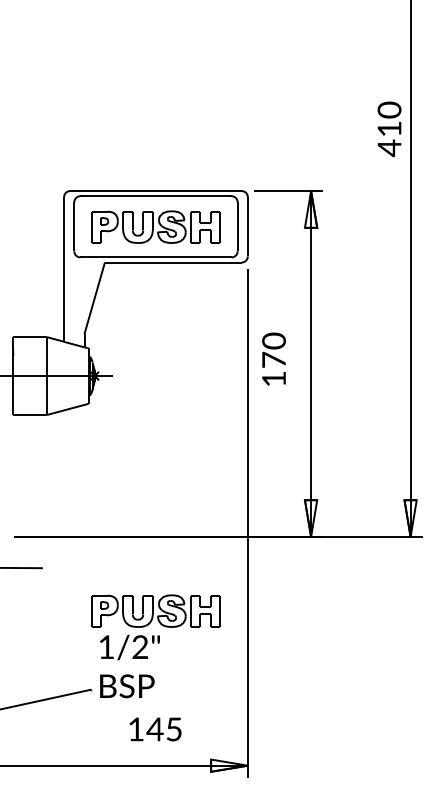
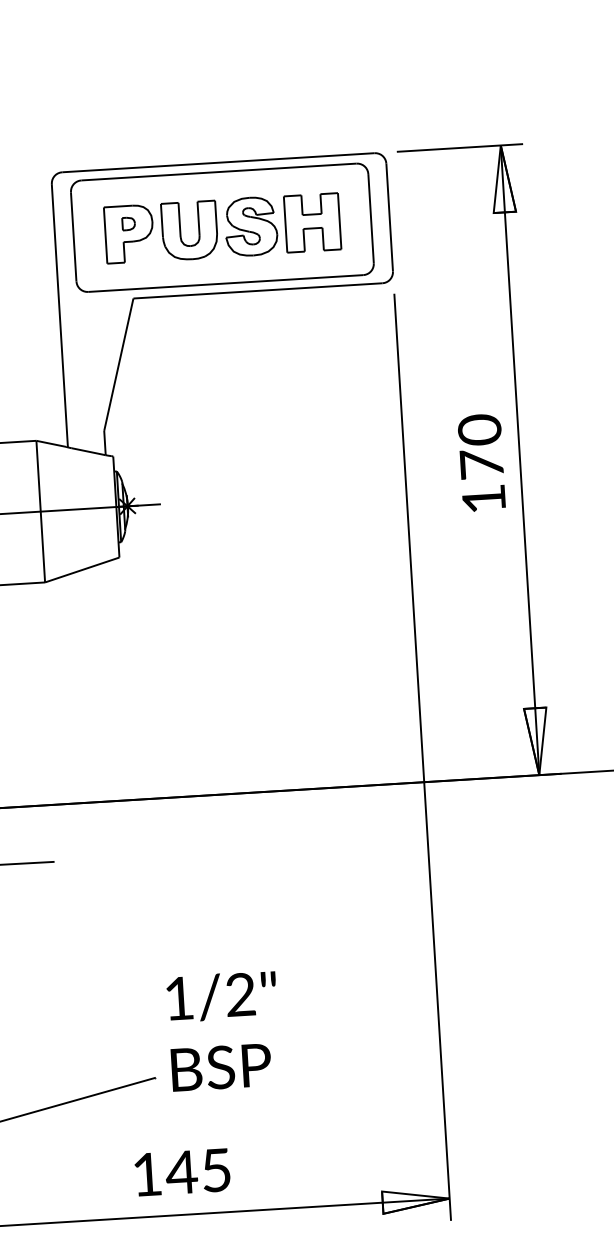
text: (273, 358) -> (480, 461), moved
part: (155, 610) -> (264, 926), removed
text: (155, 729) -> (182, 1172), moved

